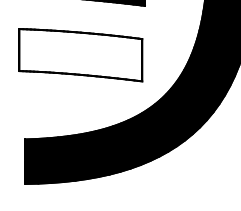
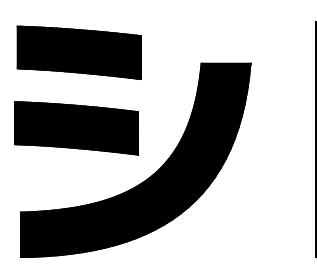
fill: (79, 55) -> (75, 128), added

